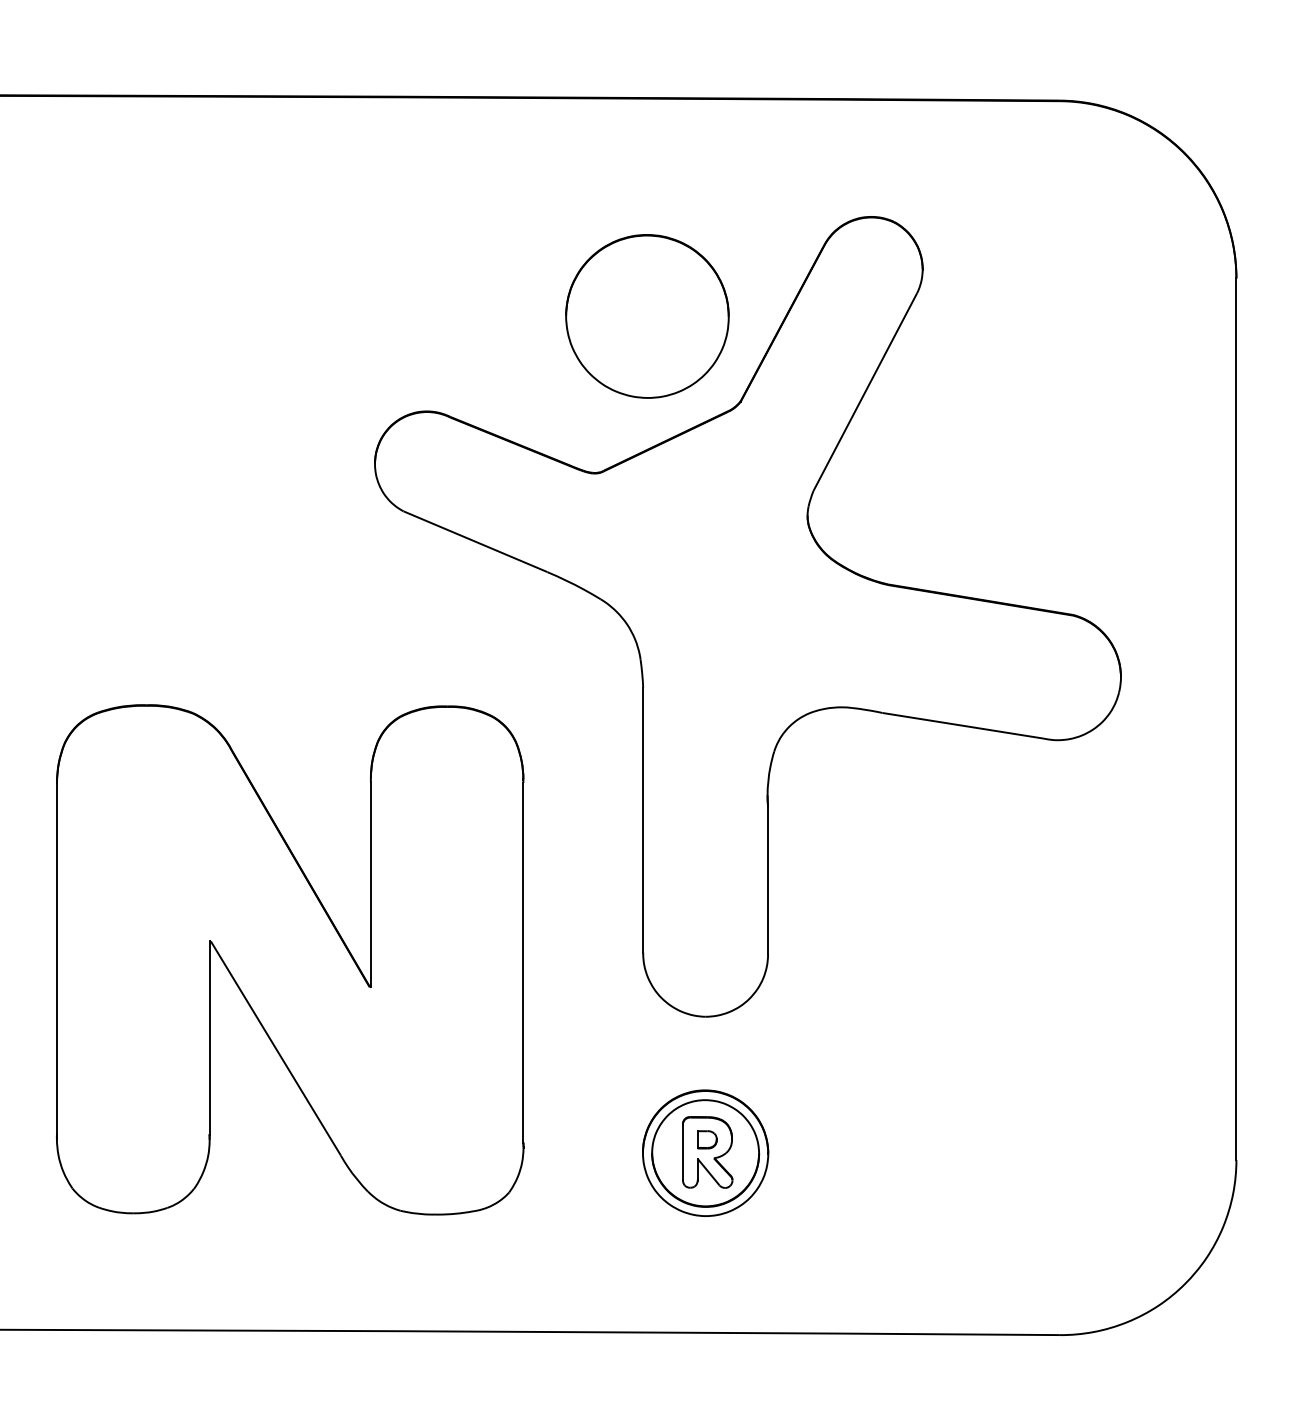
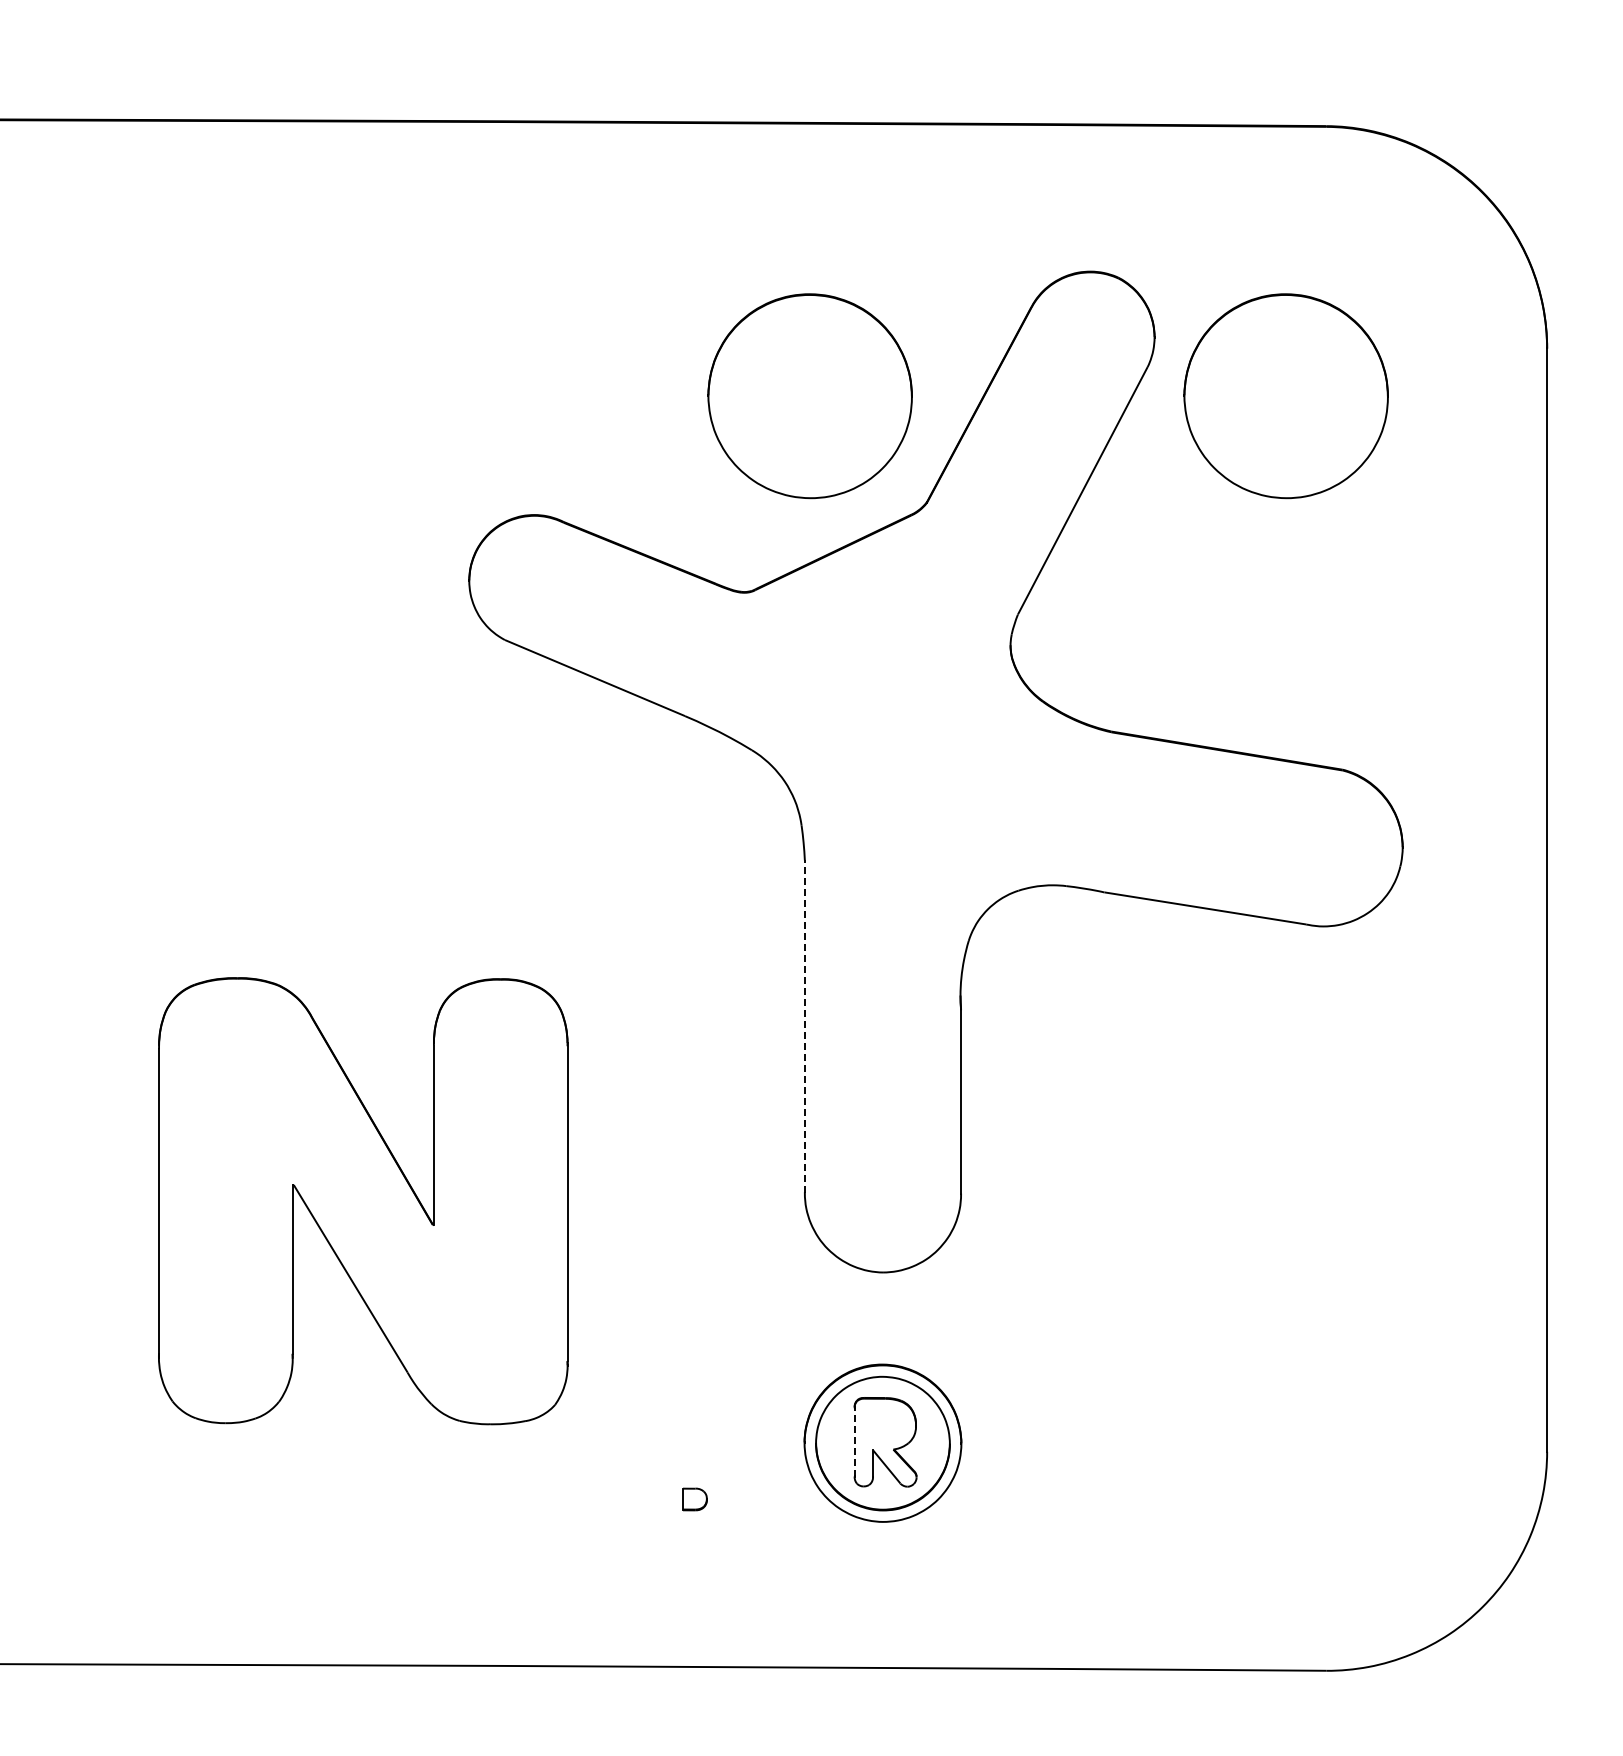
part: (1027, 316) -> (1285, 396), added
line: (642, 820) -> (804, 1026), solid -> dashed
part: (290, 959) -> (363, 1200), size x0.7
part: (706, 1139) -> (694, 1499), moved
line: (682, 1152) -> (854, 1442), solid -> dashed

